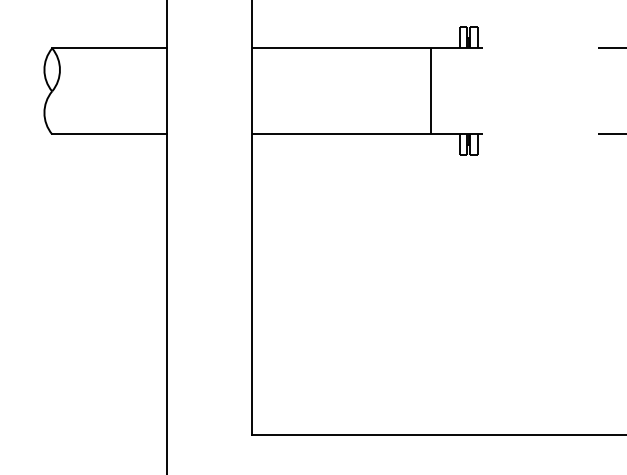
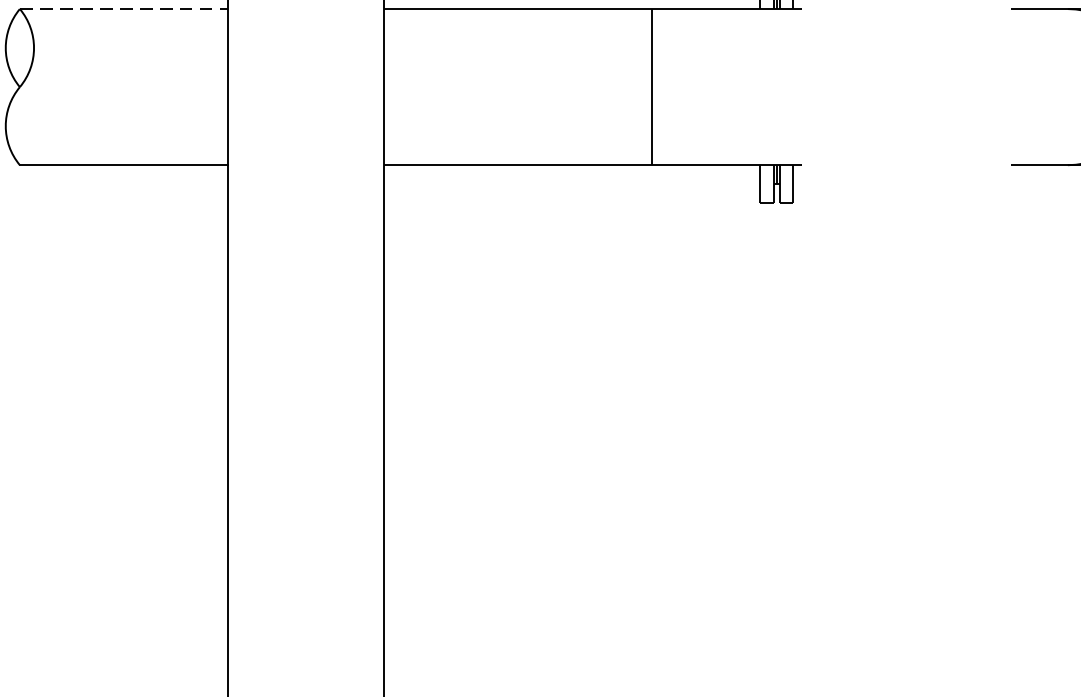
line: (109, 48) -> (123, 9), solid -> dashed
line: (430, 91) -> (650, 87), moved

